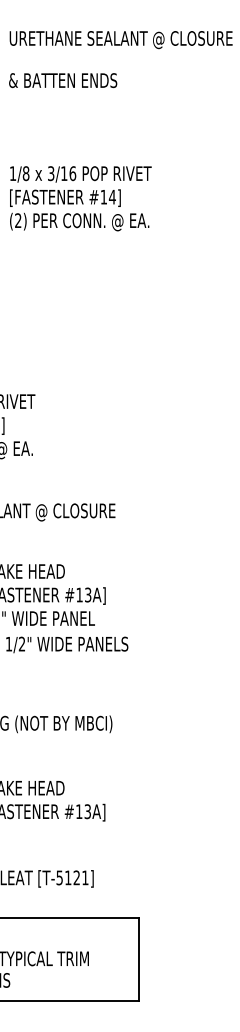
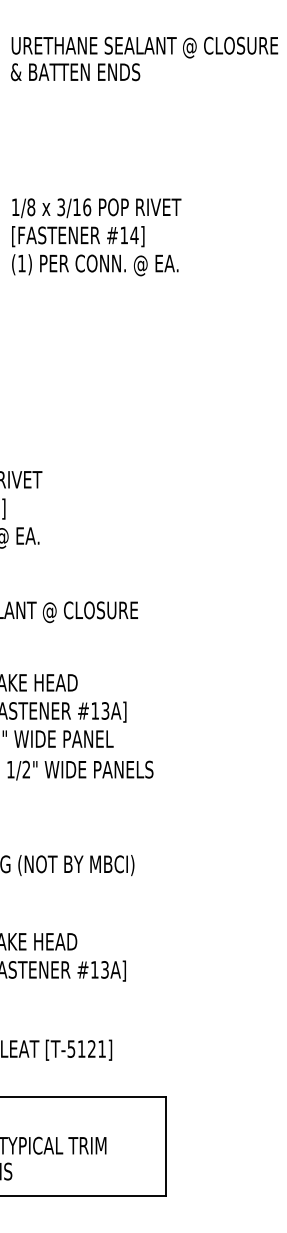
text: (63, 80) -> (75, 72), moved
text: (18, 220) -> (22, 263), (2) -> (1)

